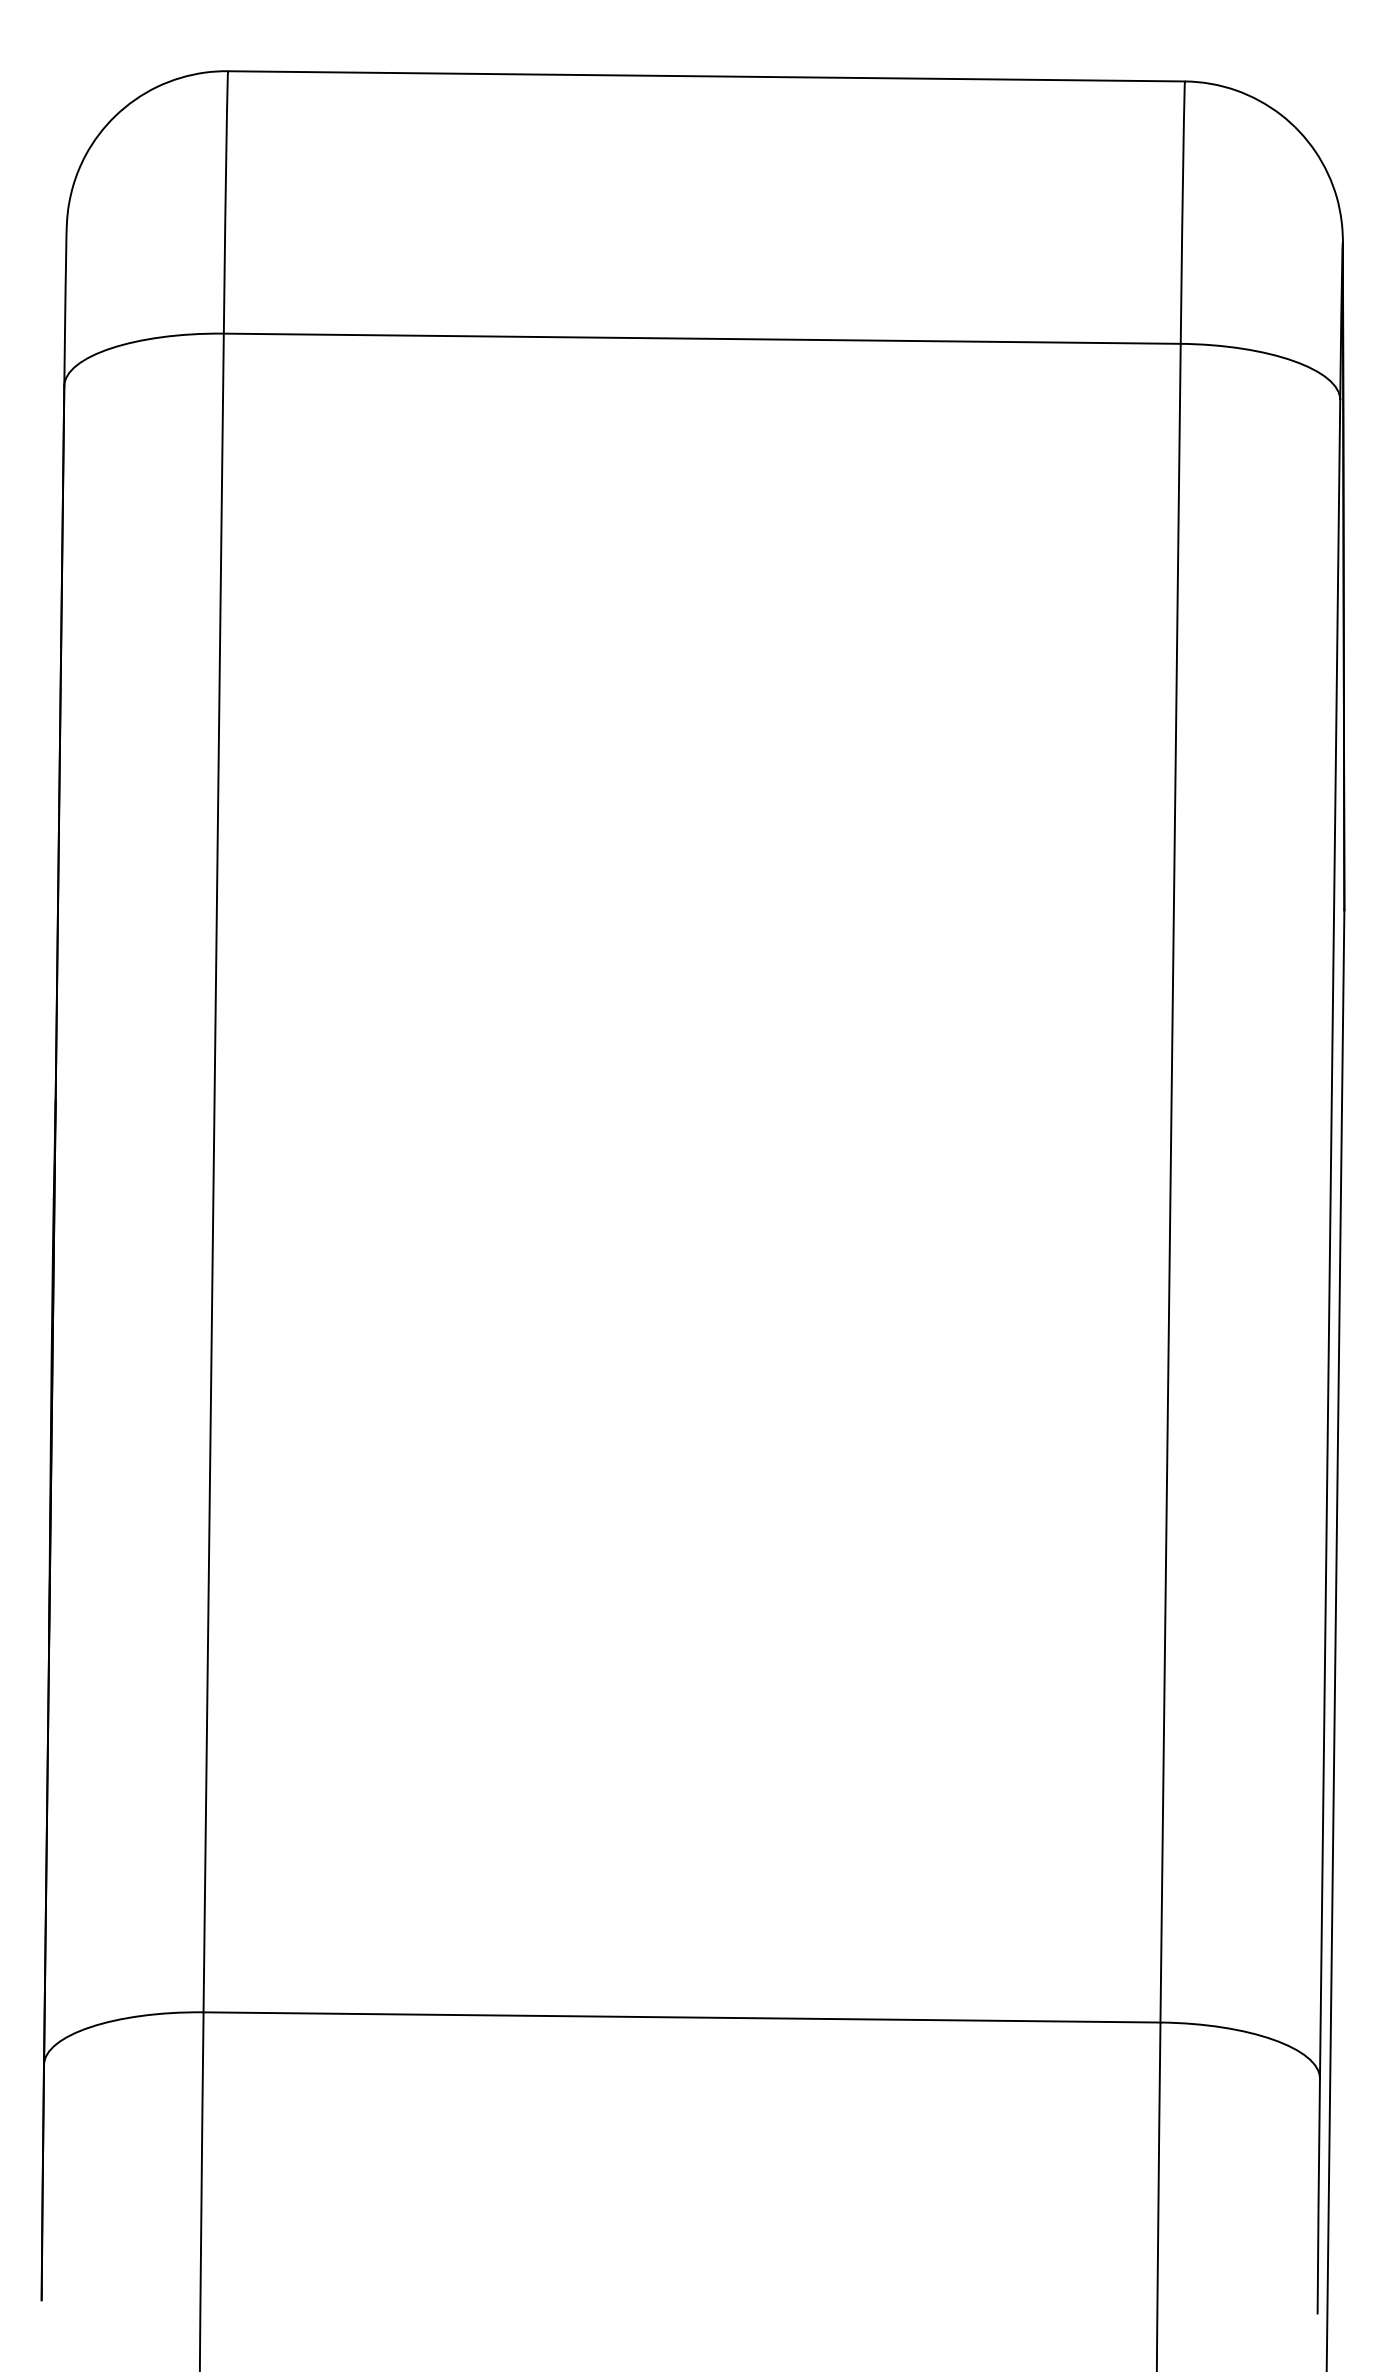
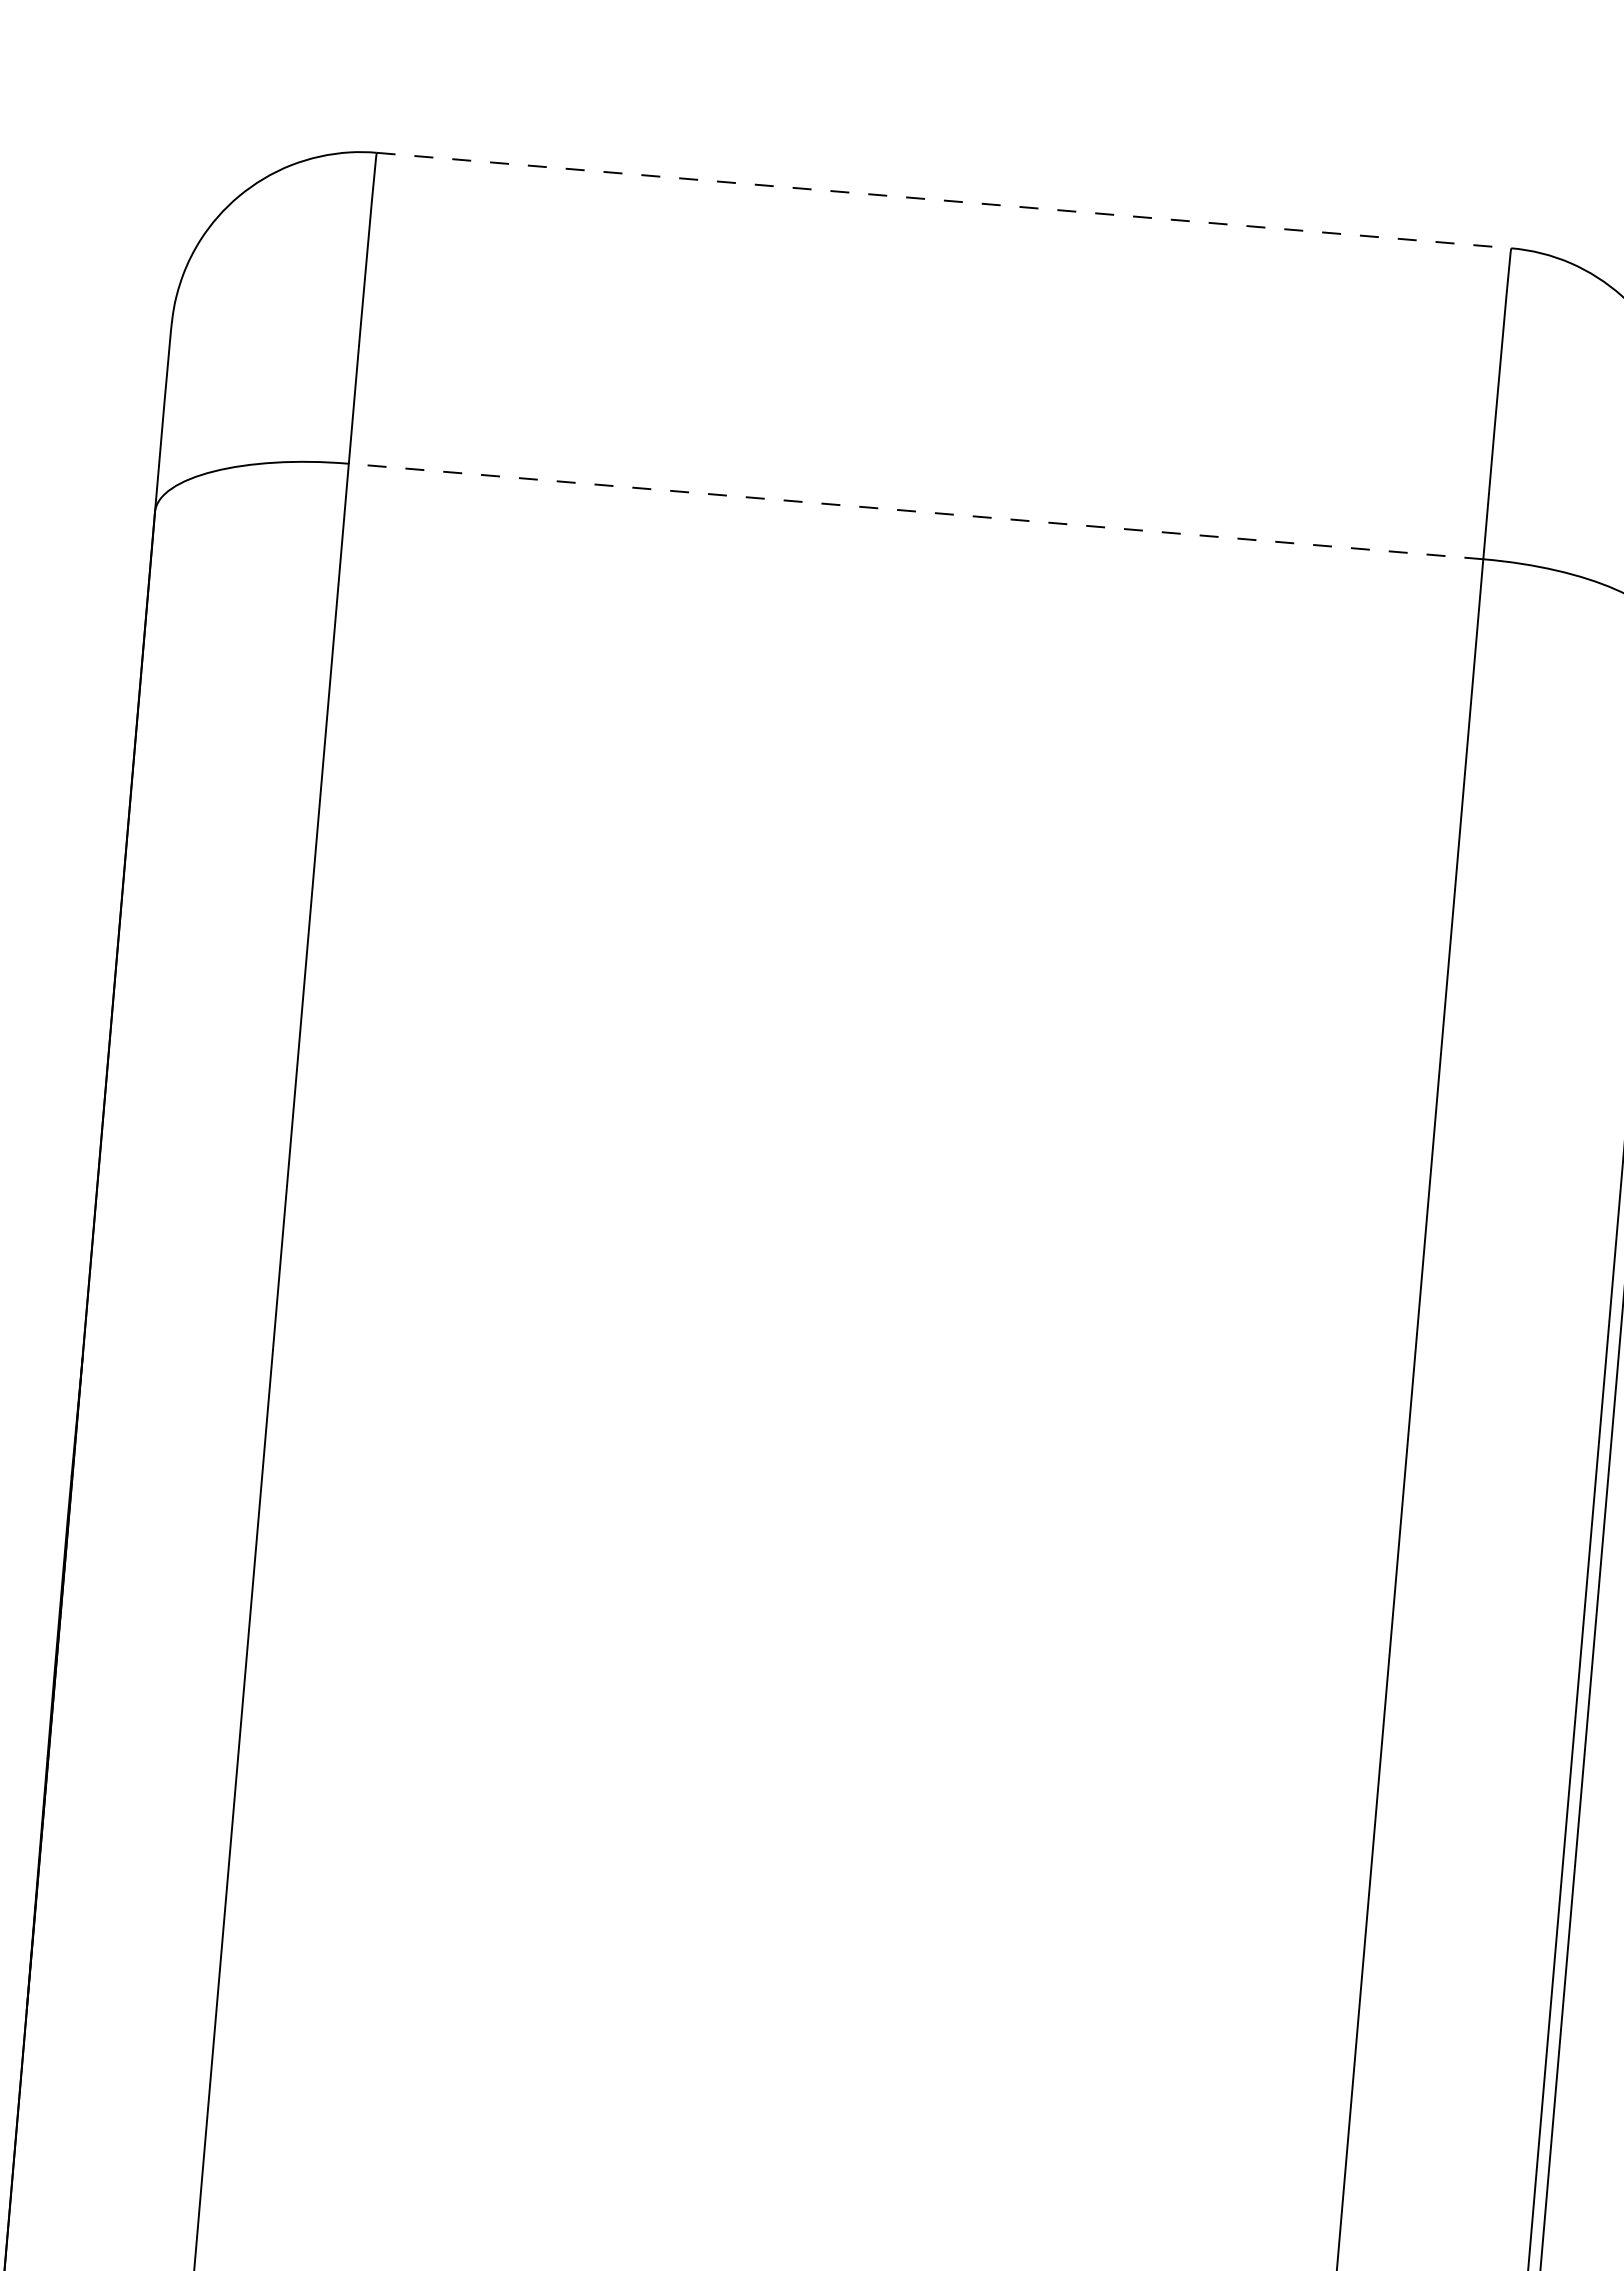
line: (706, 76) -> (943, 200), solid -> dashed
line: (701, 338) -> (915, 511), solid -> dashed

